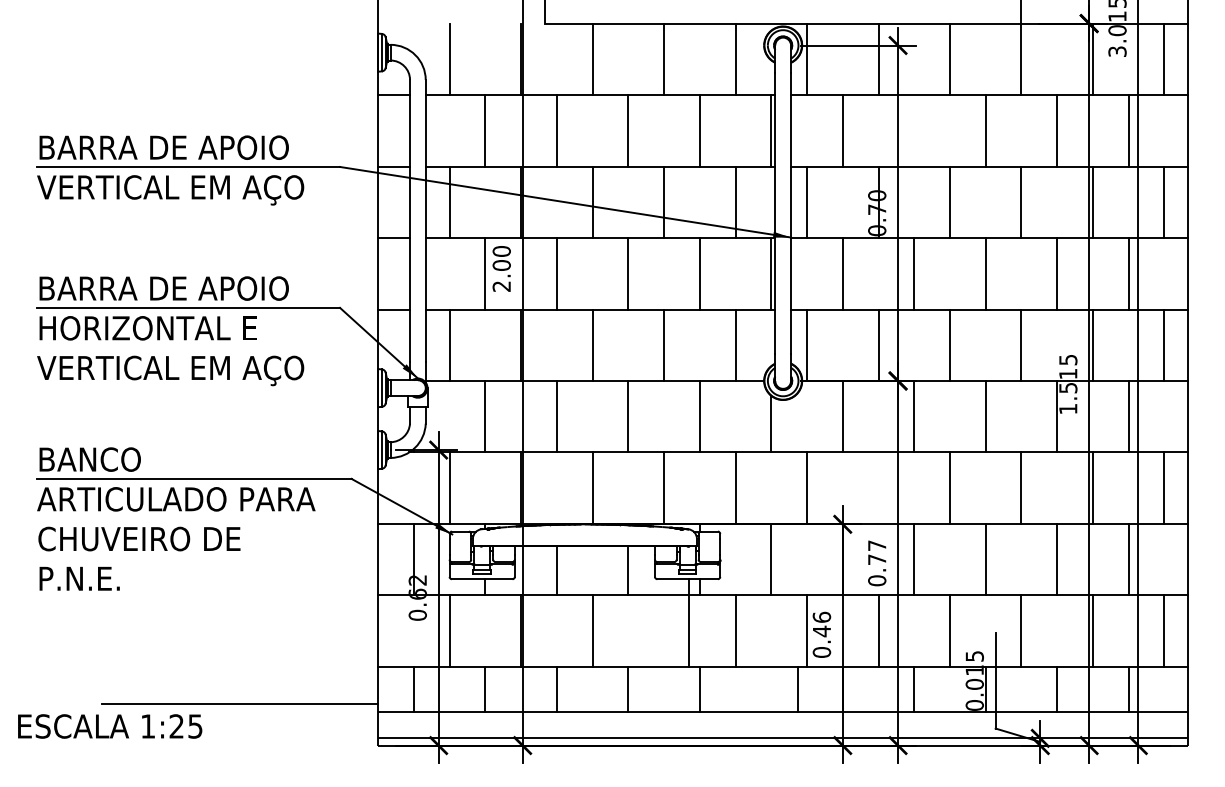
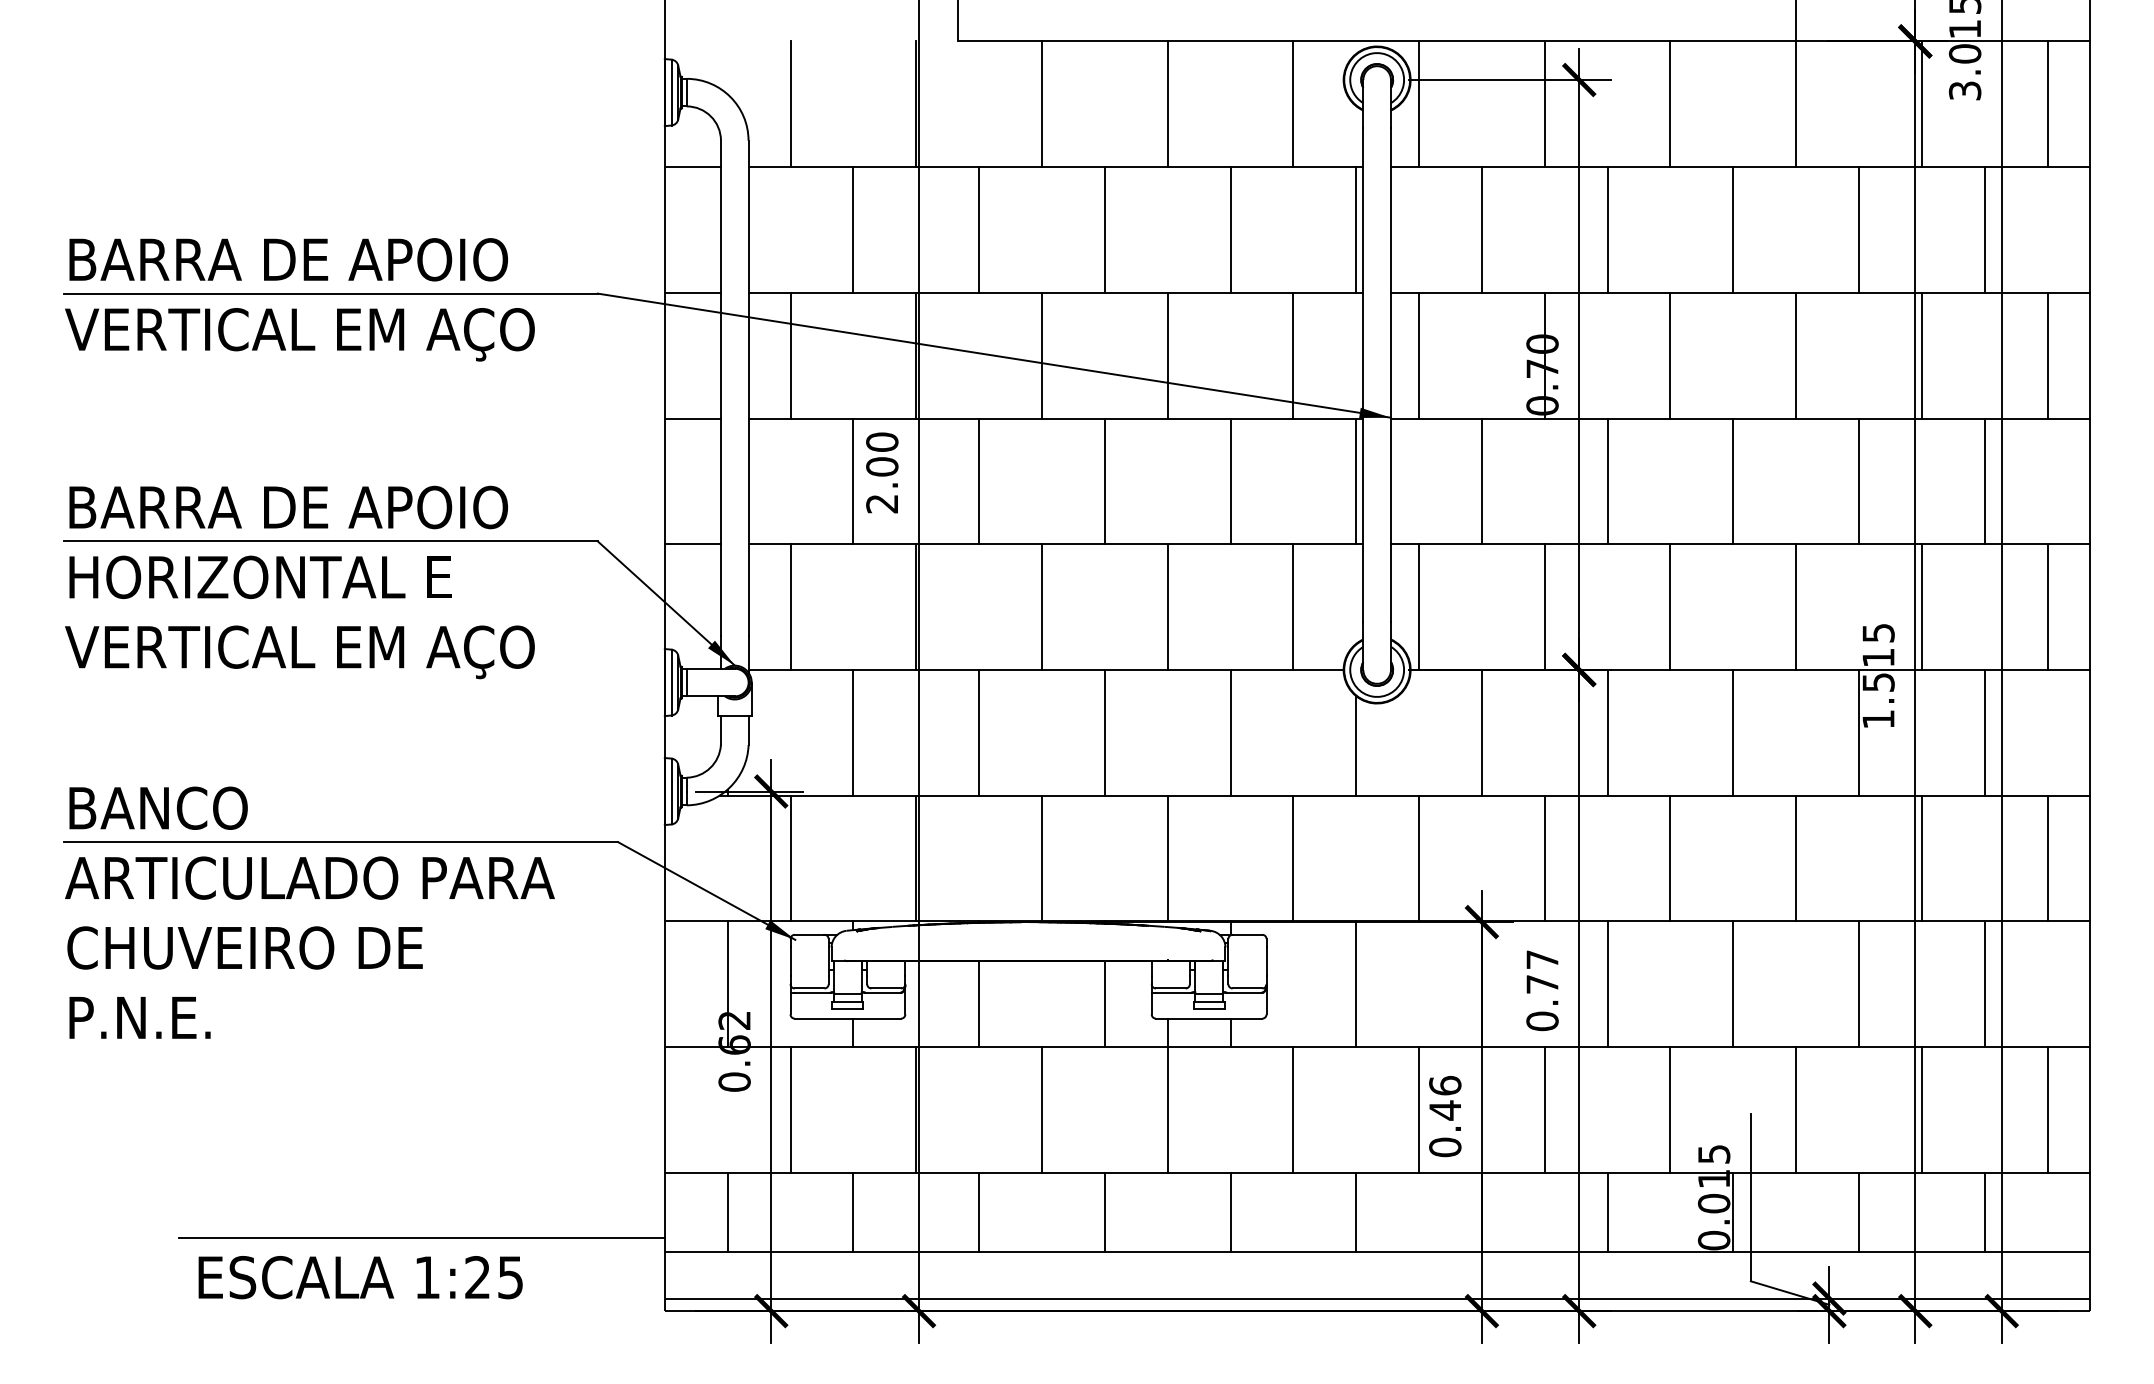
line: (914, 130) -> (1608, 229), added
line: (878, 487) -> (1544, 857), added
line: (689, 622) -> (1168, 1094), moved
line: (798, 689) -> (1356, 1212), moved
text: (110, 726) -> (361, 1277), moved

